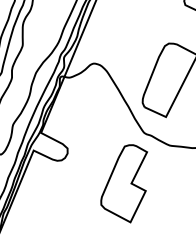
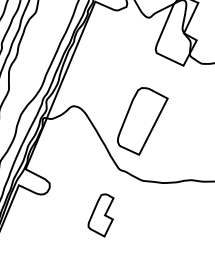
part: (123, 183) -> (100, 215), size x0.6

